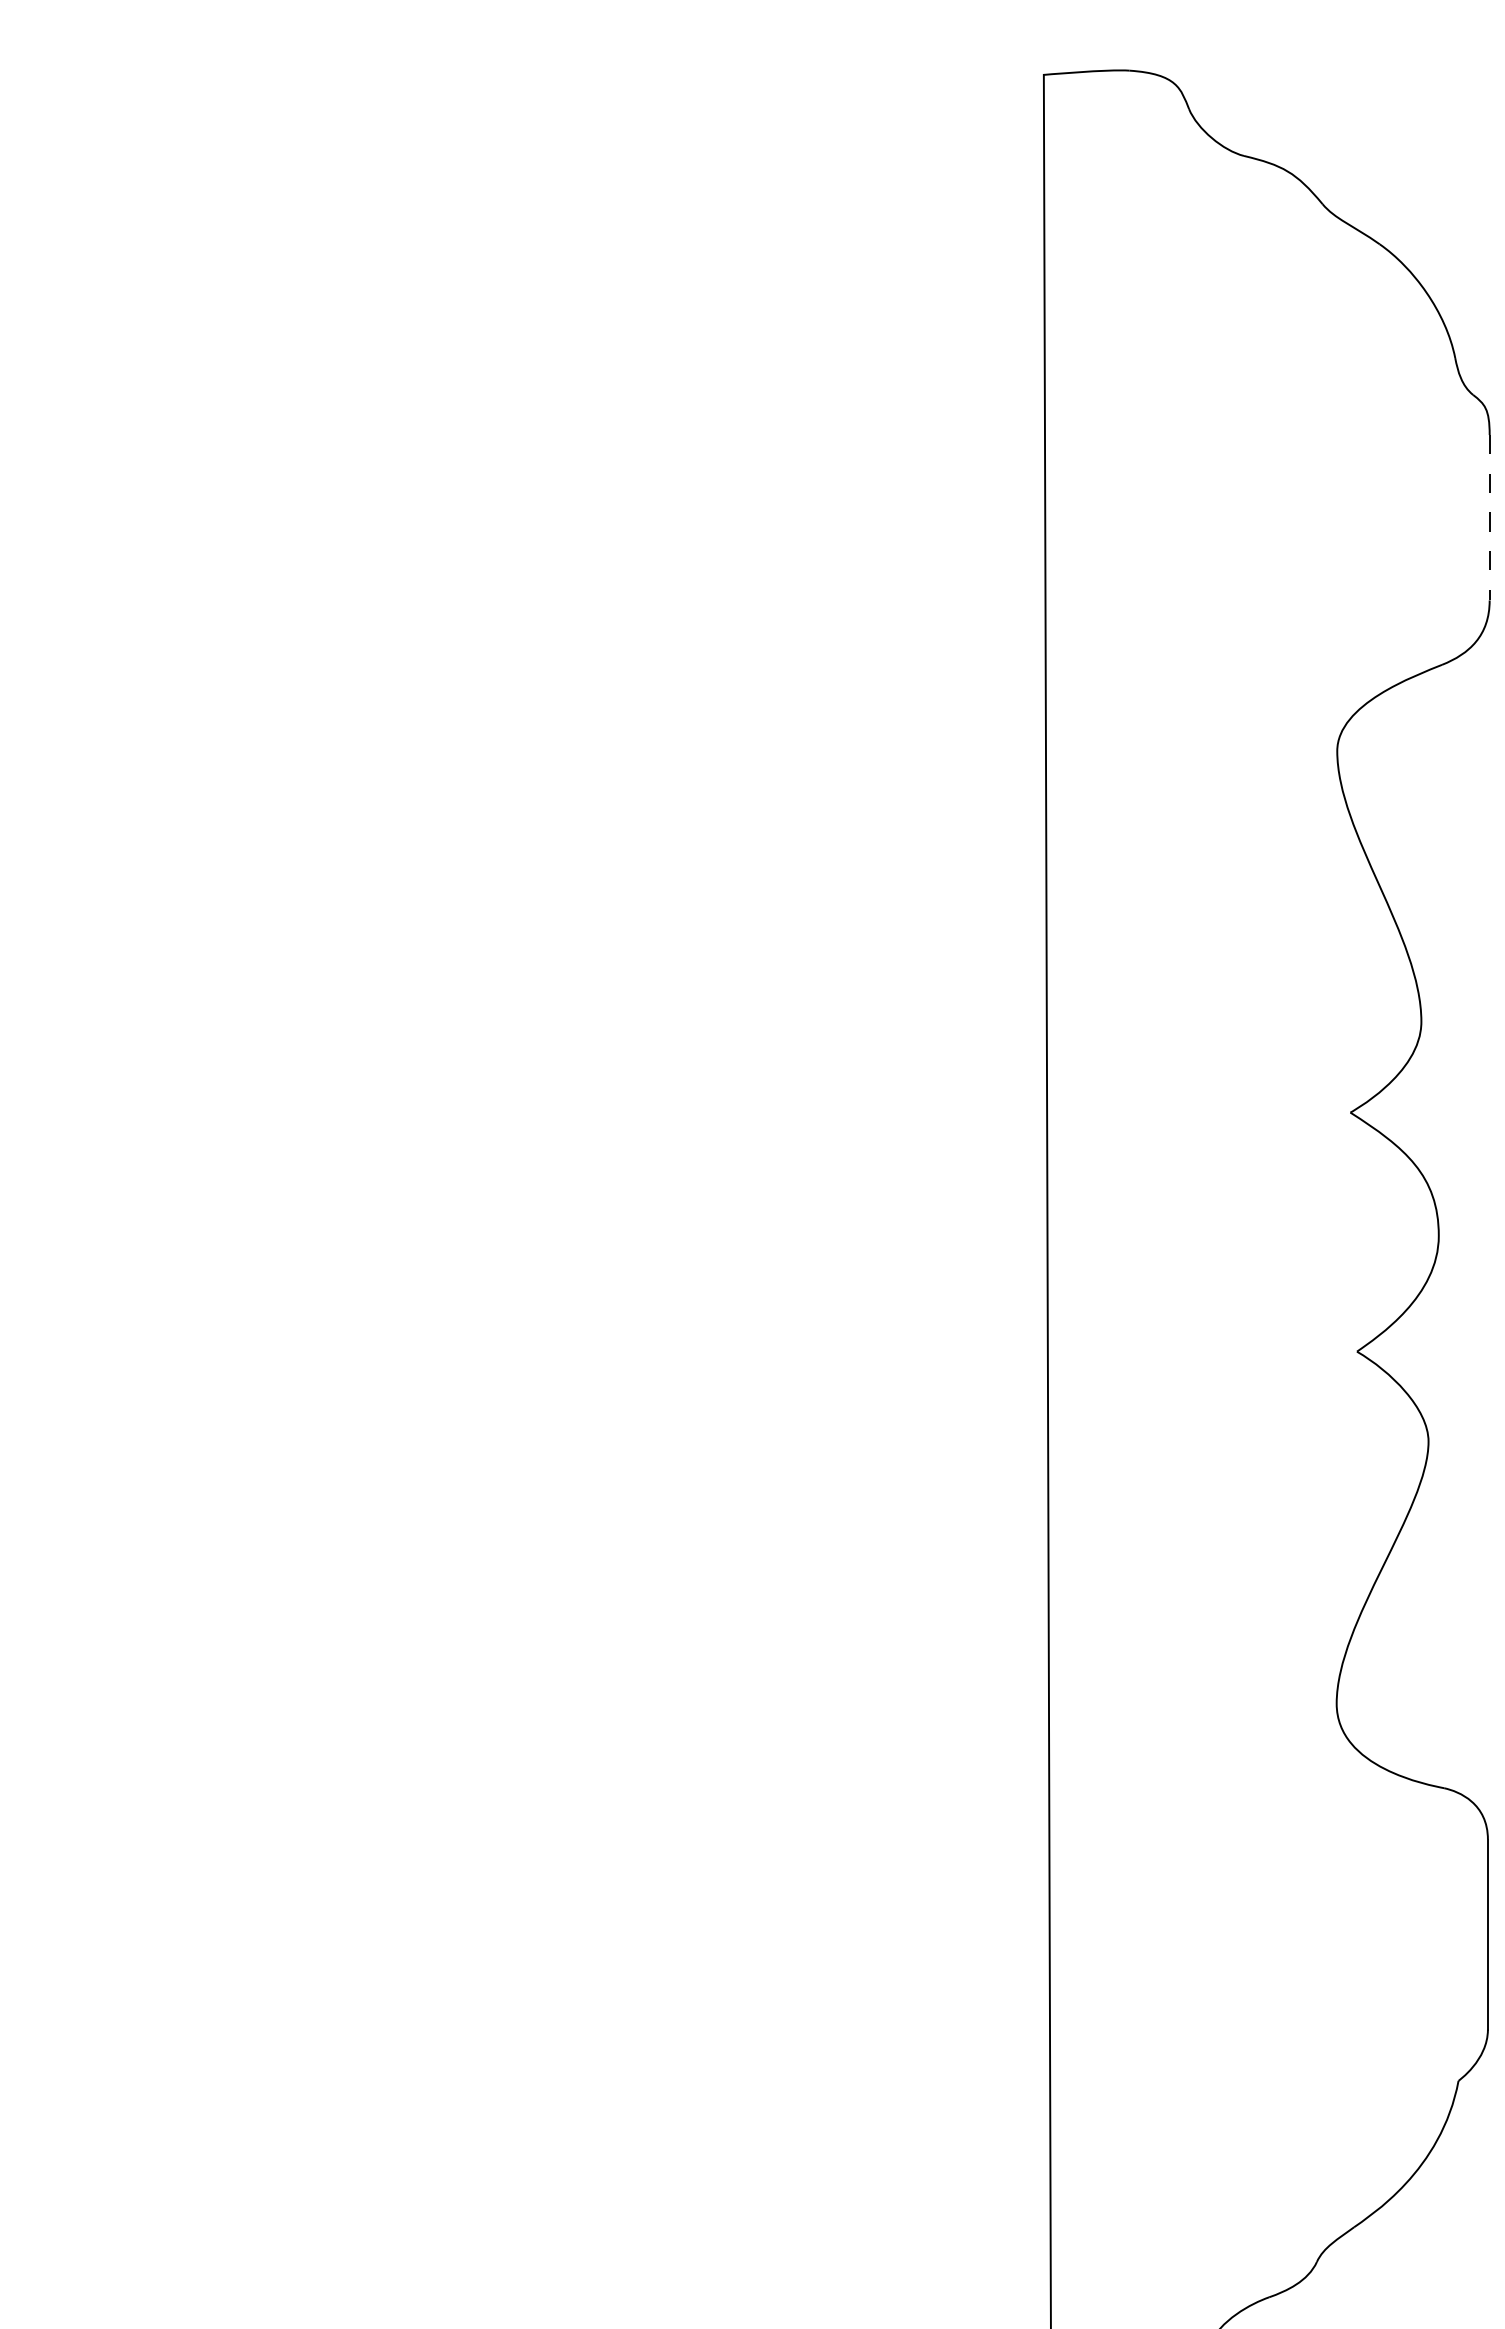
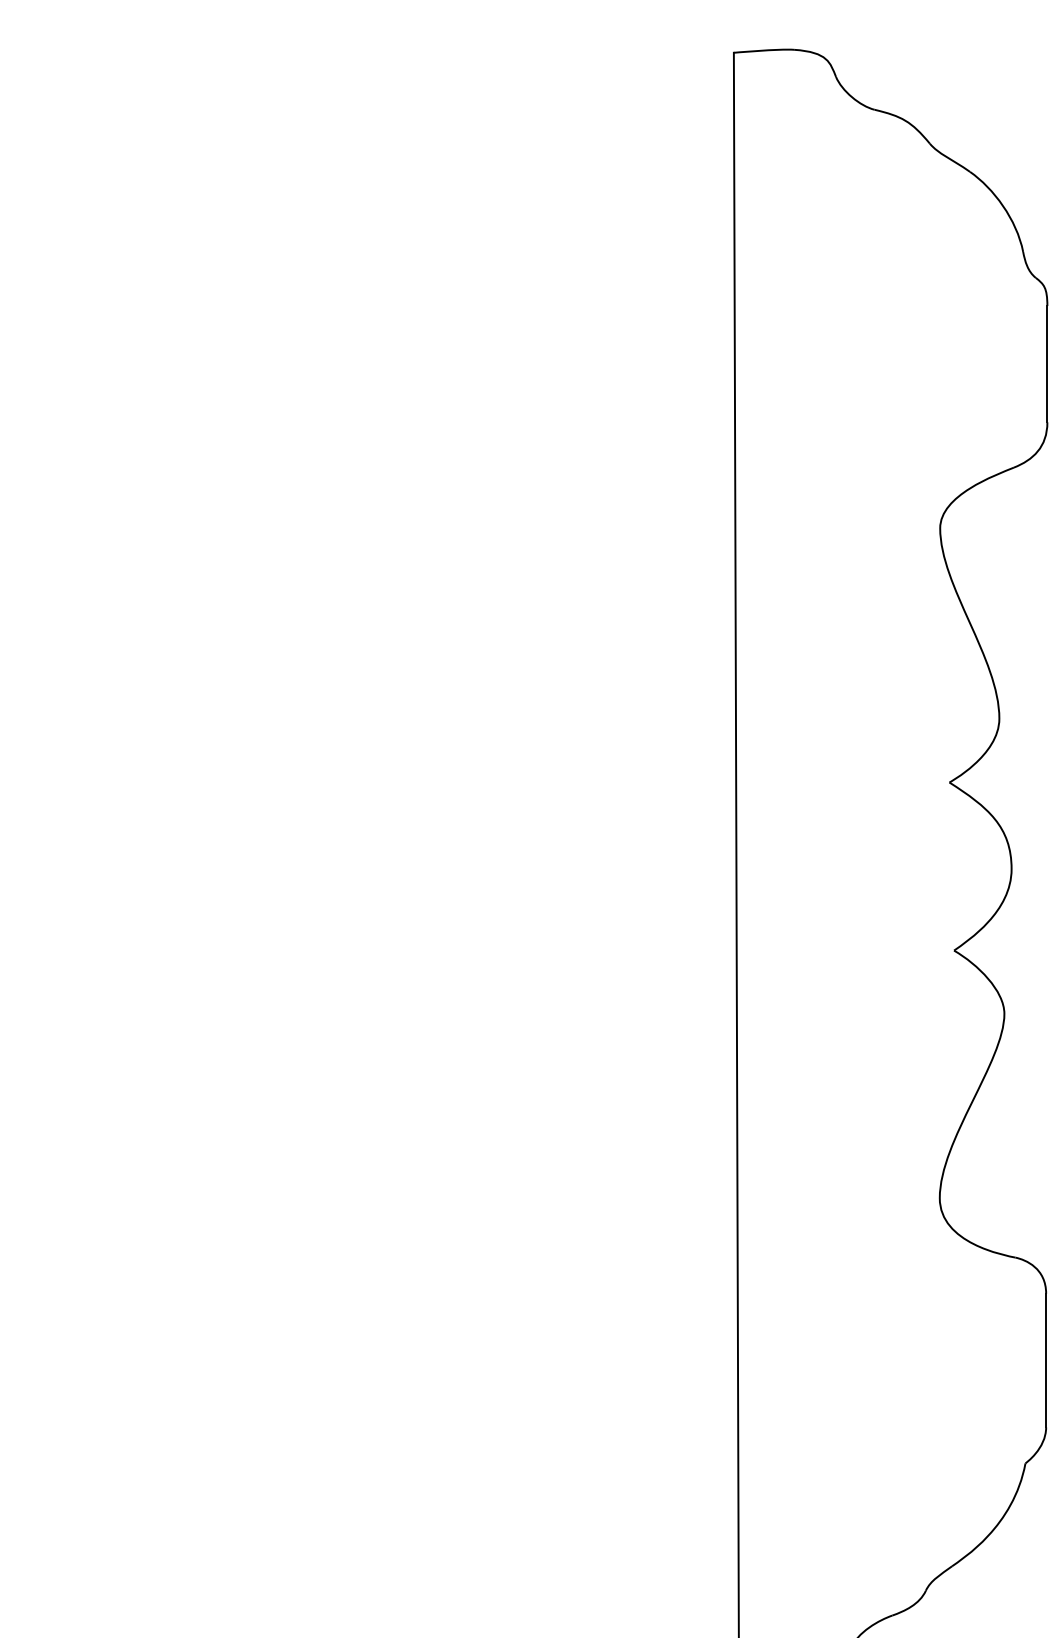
line: (1489, 517) -> (1047, 364), dashed -> solid

